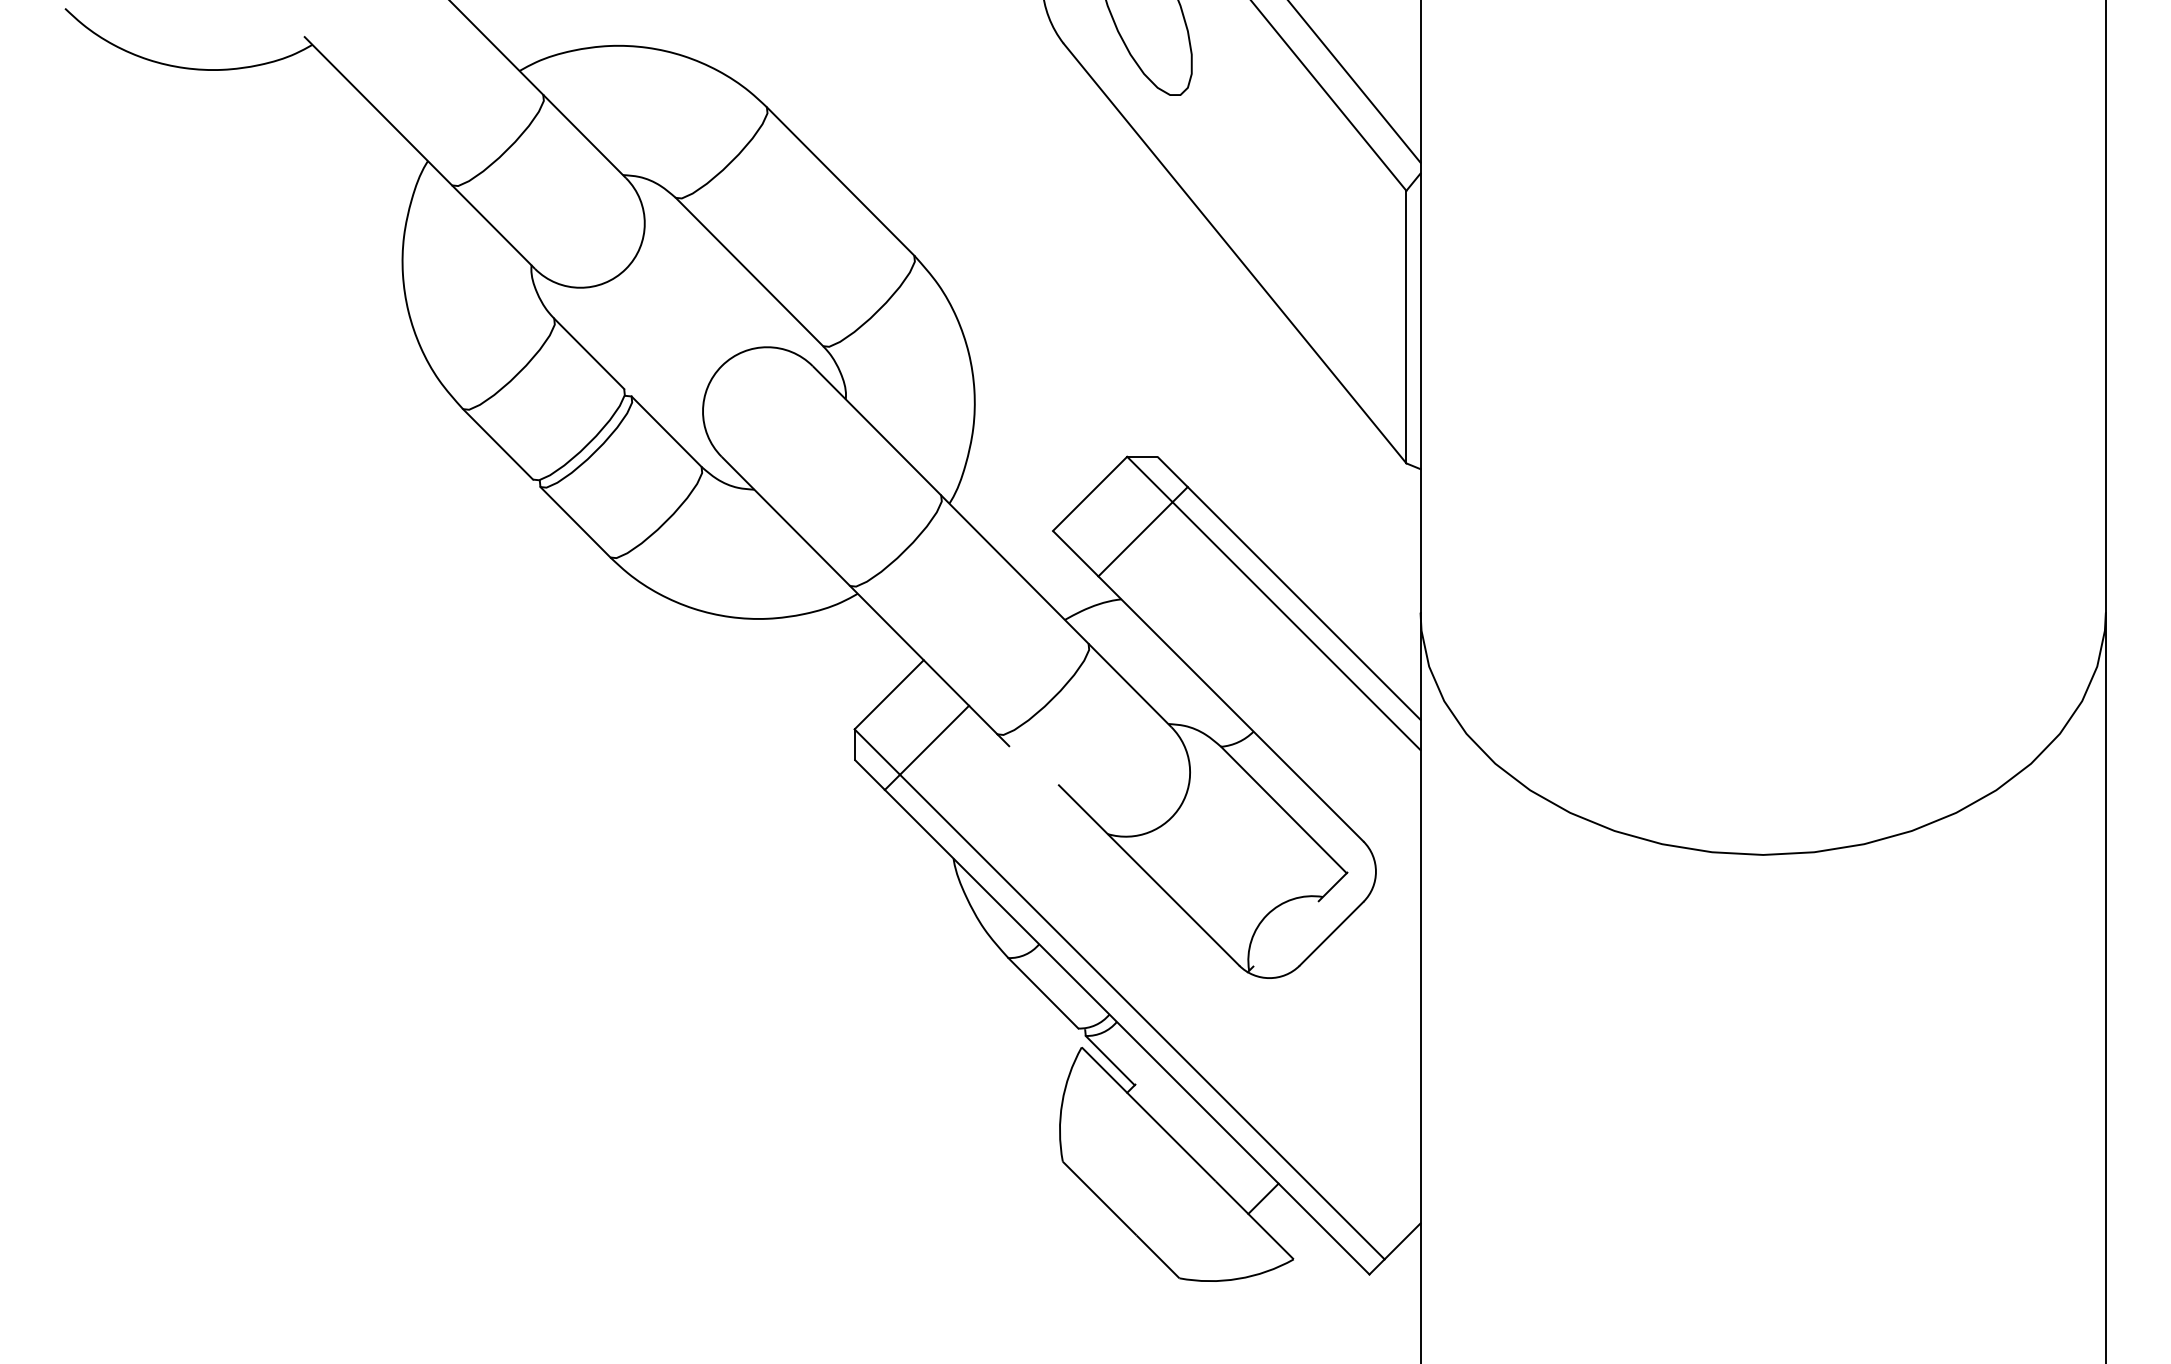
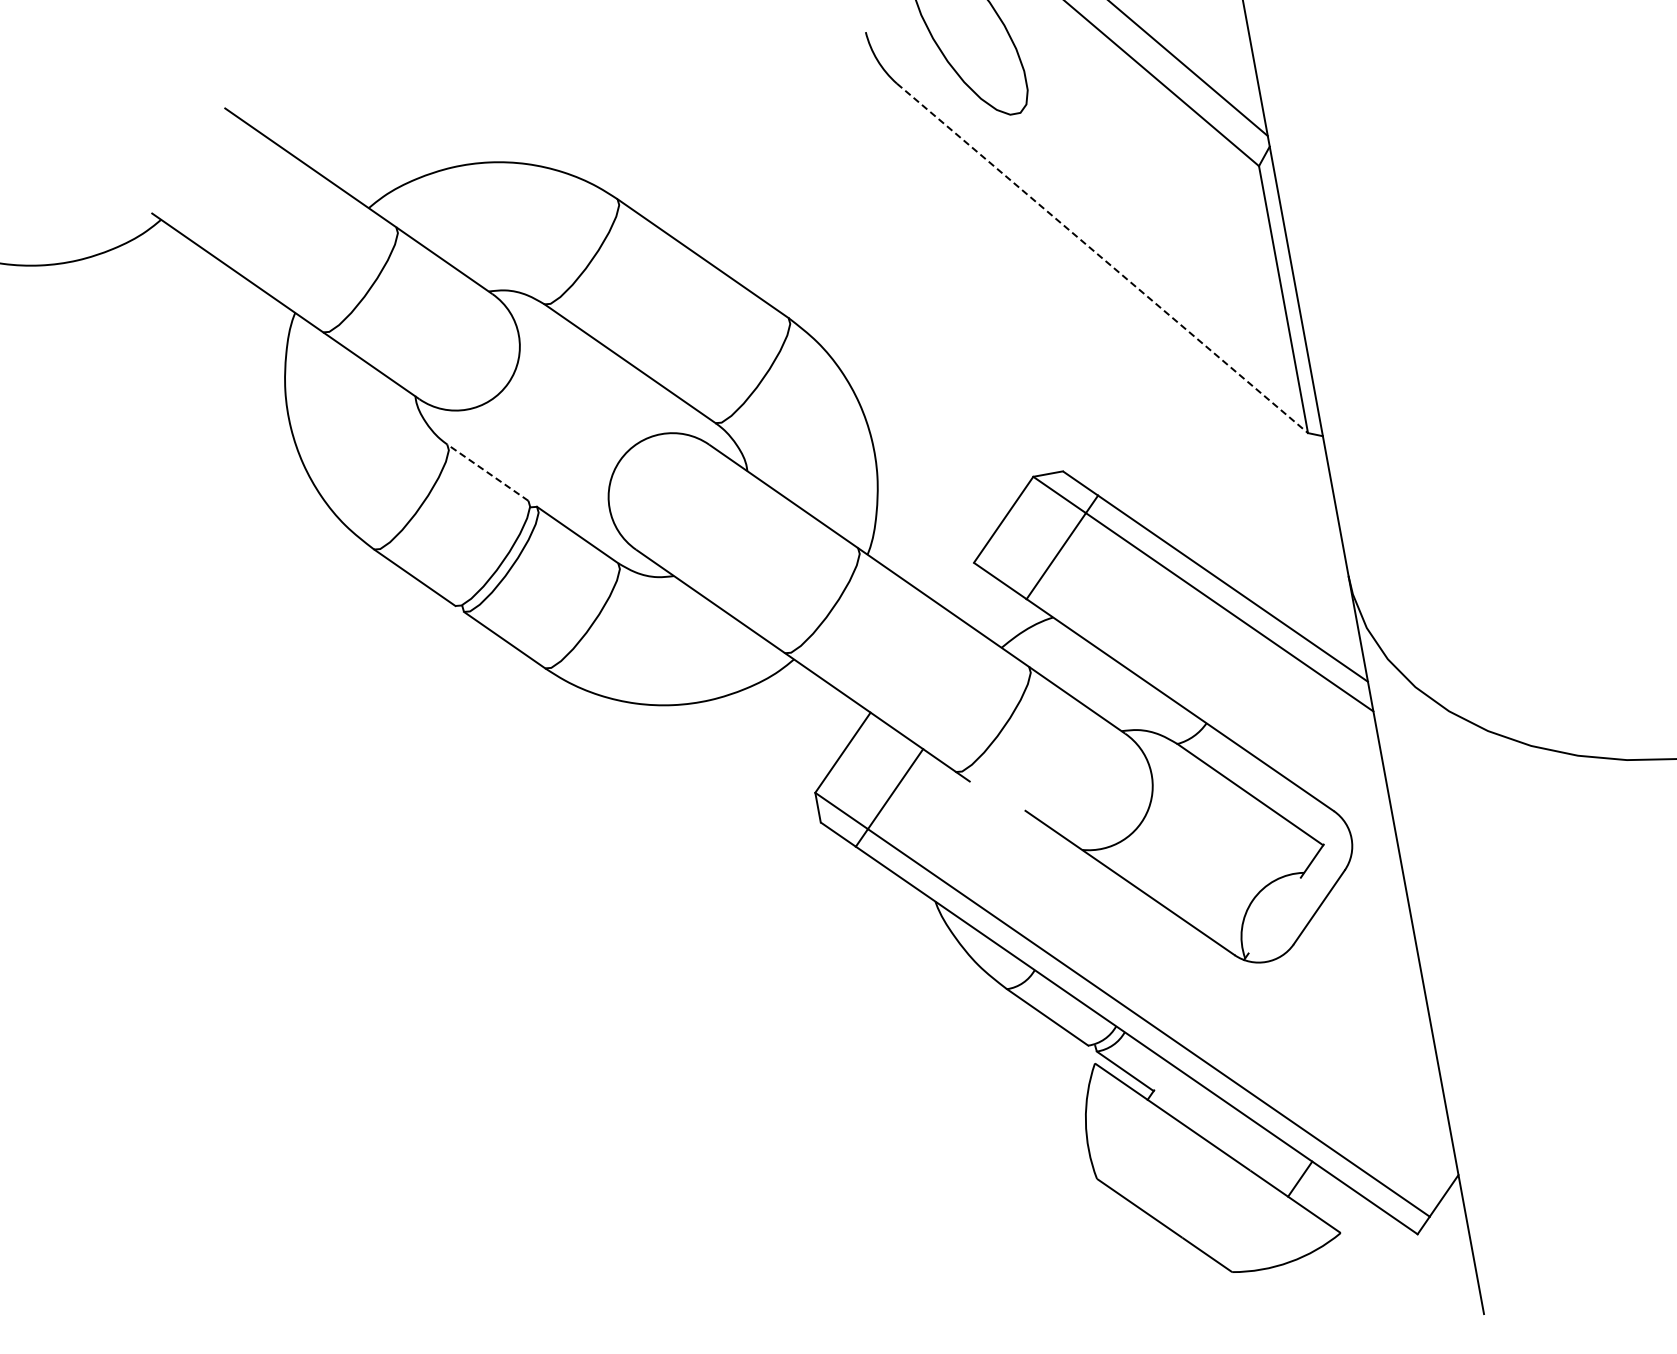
line: (1235, 253) -> (1102, 258), solid -> dashed
line: (589, 353) -> (488, 472), solid -> dashed

